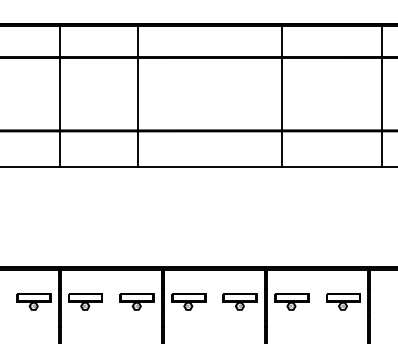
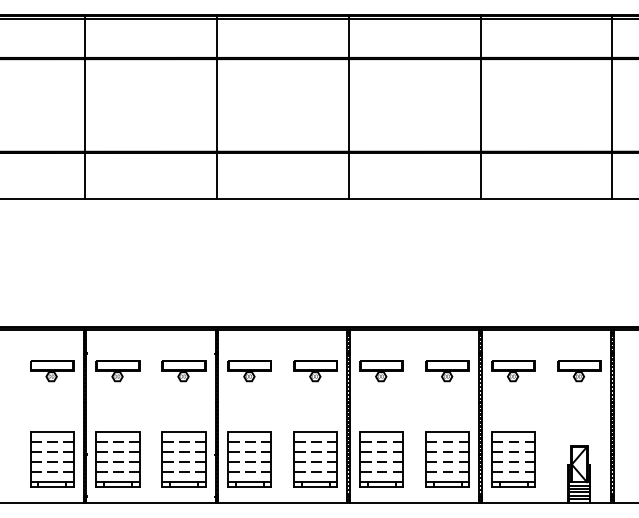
line: (137, 95) -> (348, 106), moved
line: (281, 95) -> (480, 106), moved
line: (382, 95) -> (612, 106), moved

